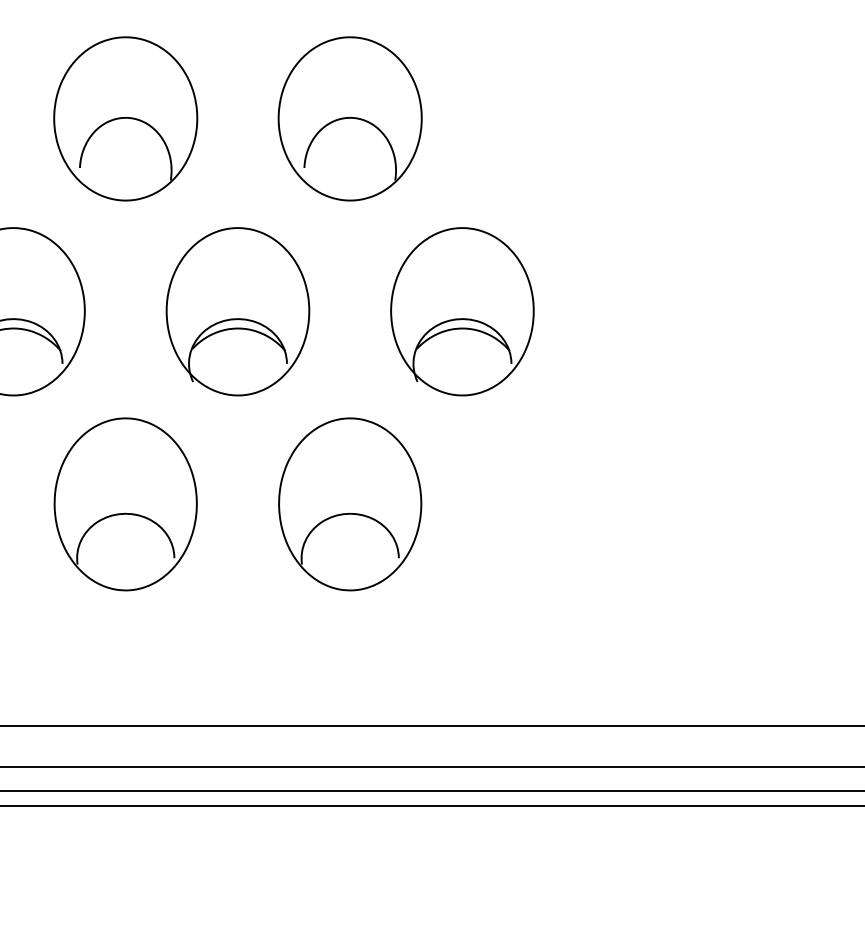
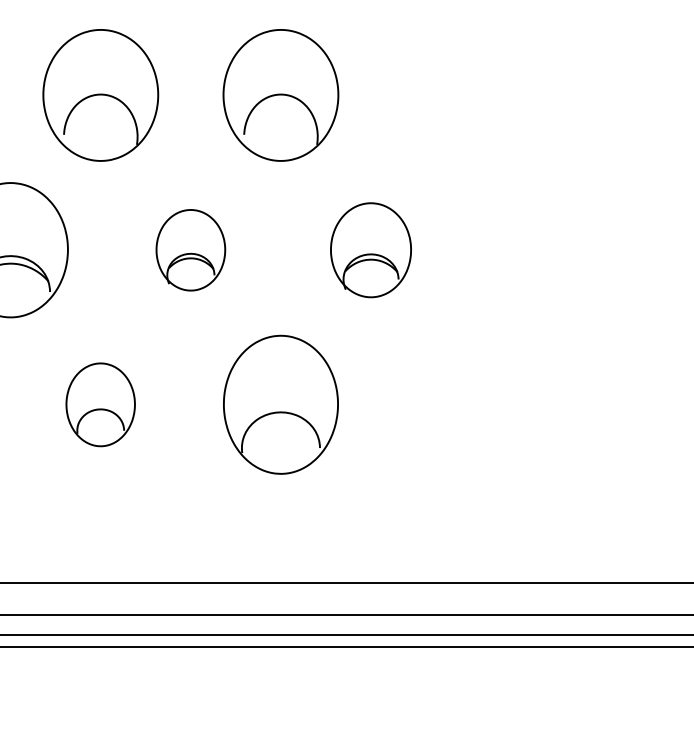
part: (237, 311) -> (190, 250), size x0.6
part: (462, 311) -> (371, 250), size x0.7
part: (125, 504) -> (100, 404), size x0.6

